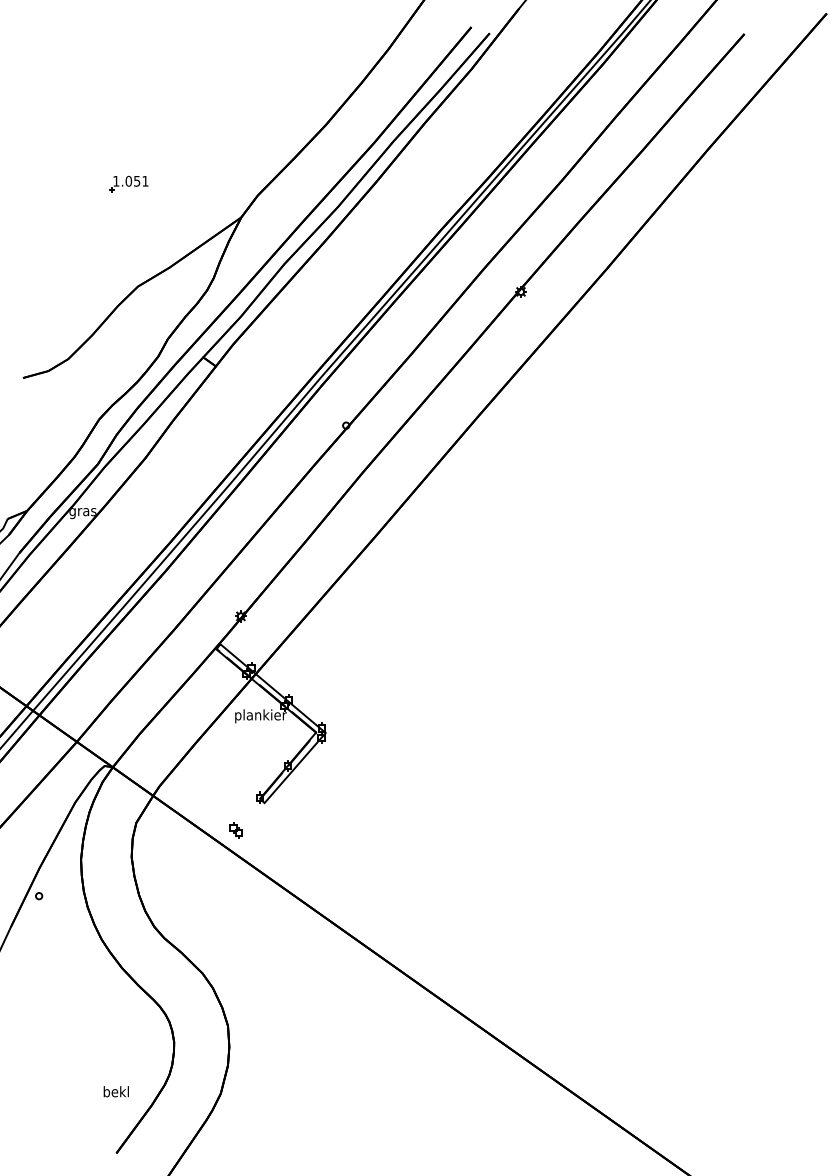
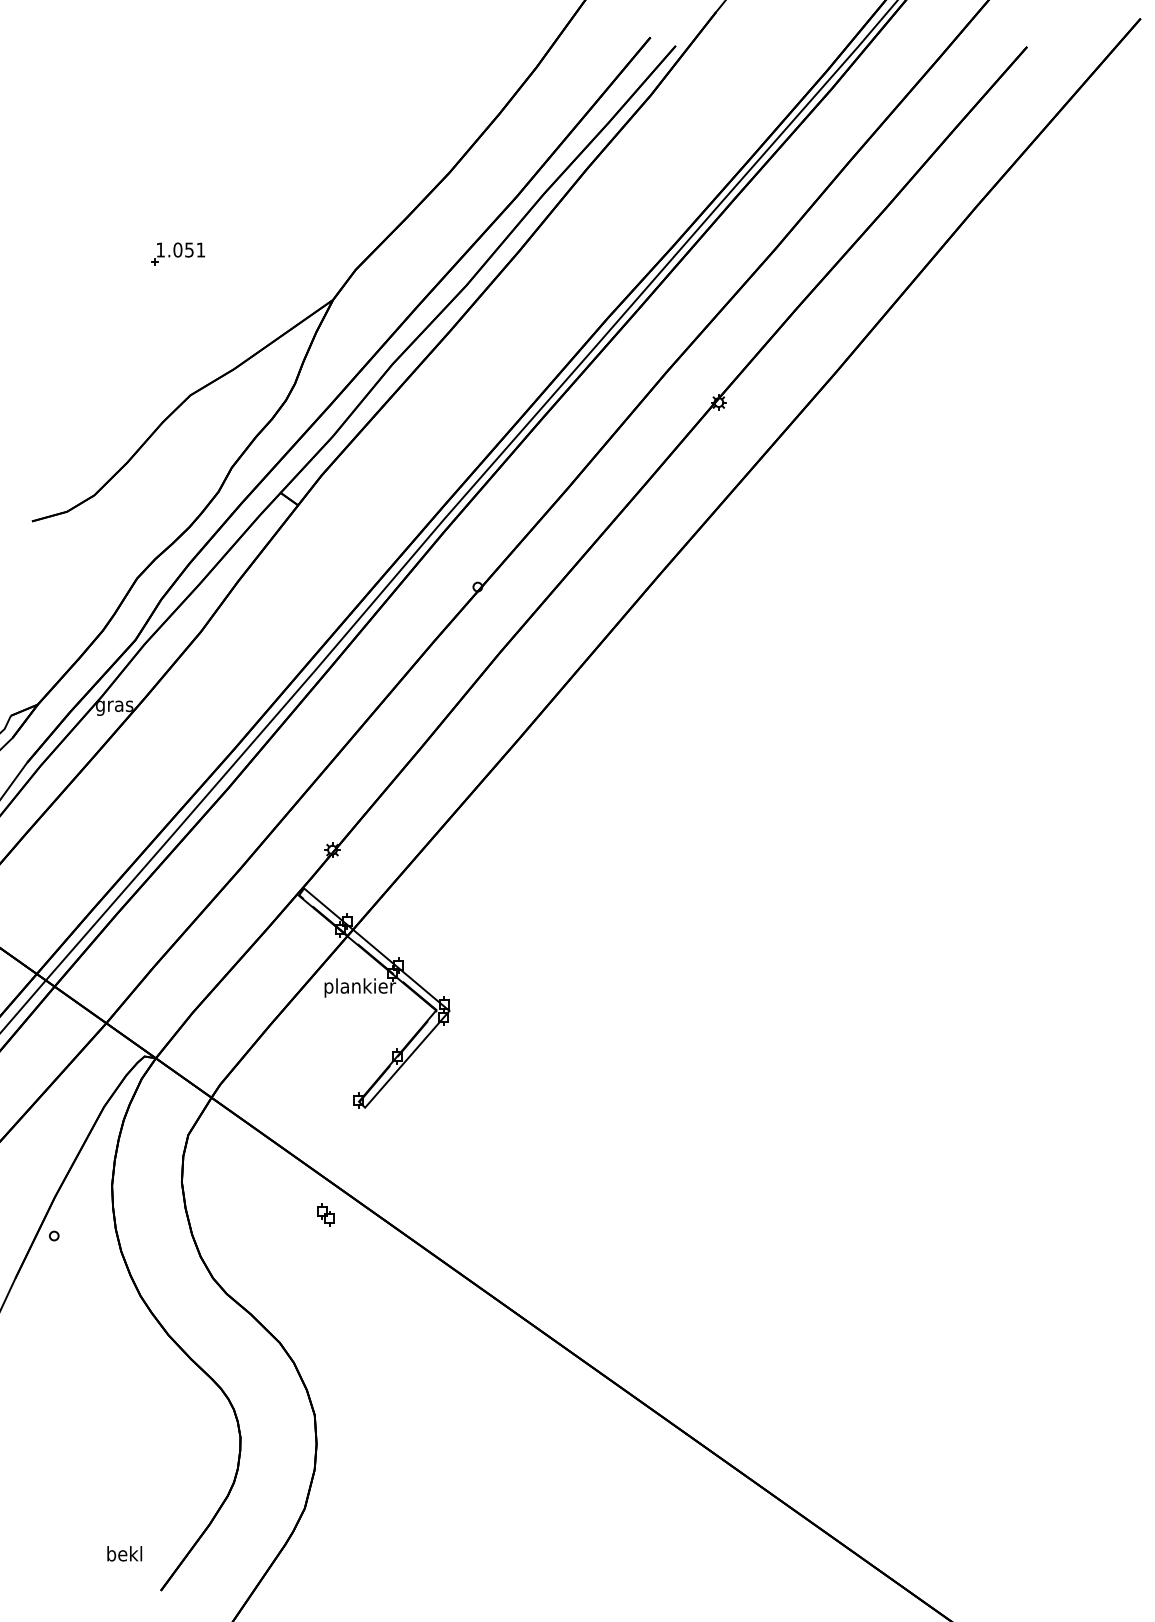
part: (235, 829) -> (325, 1214), moved
text: (116, 1091) -> (124, 1553), moved

